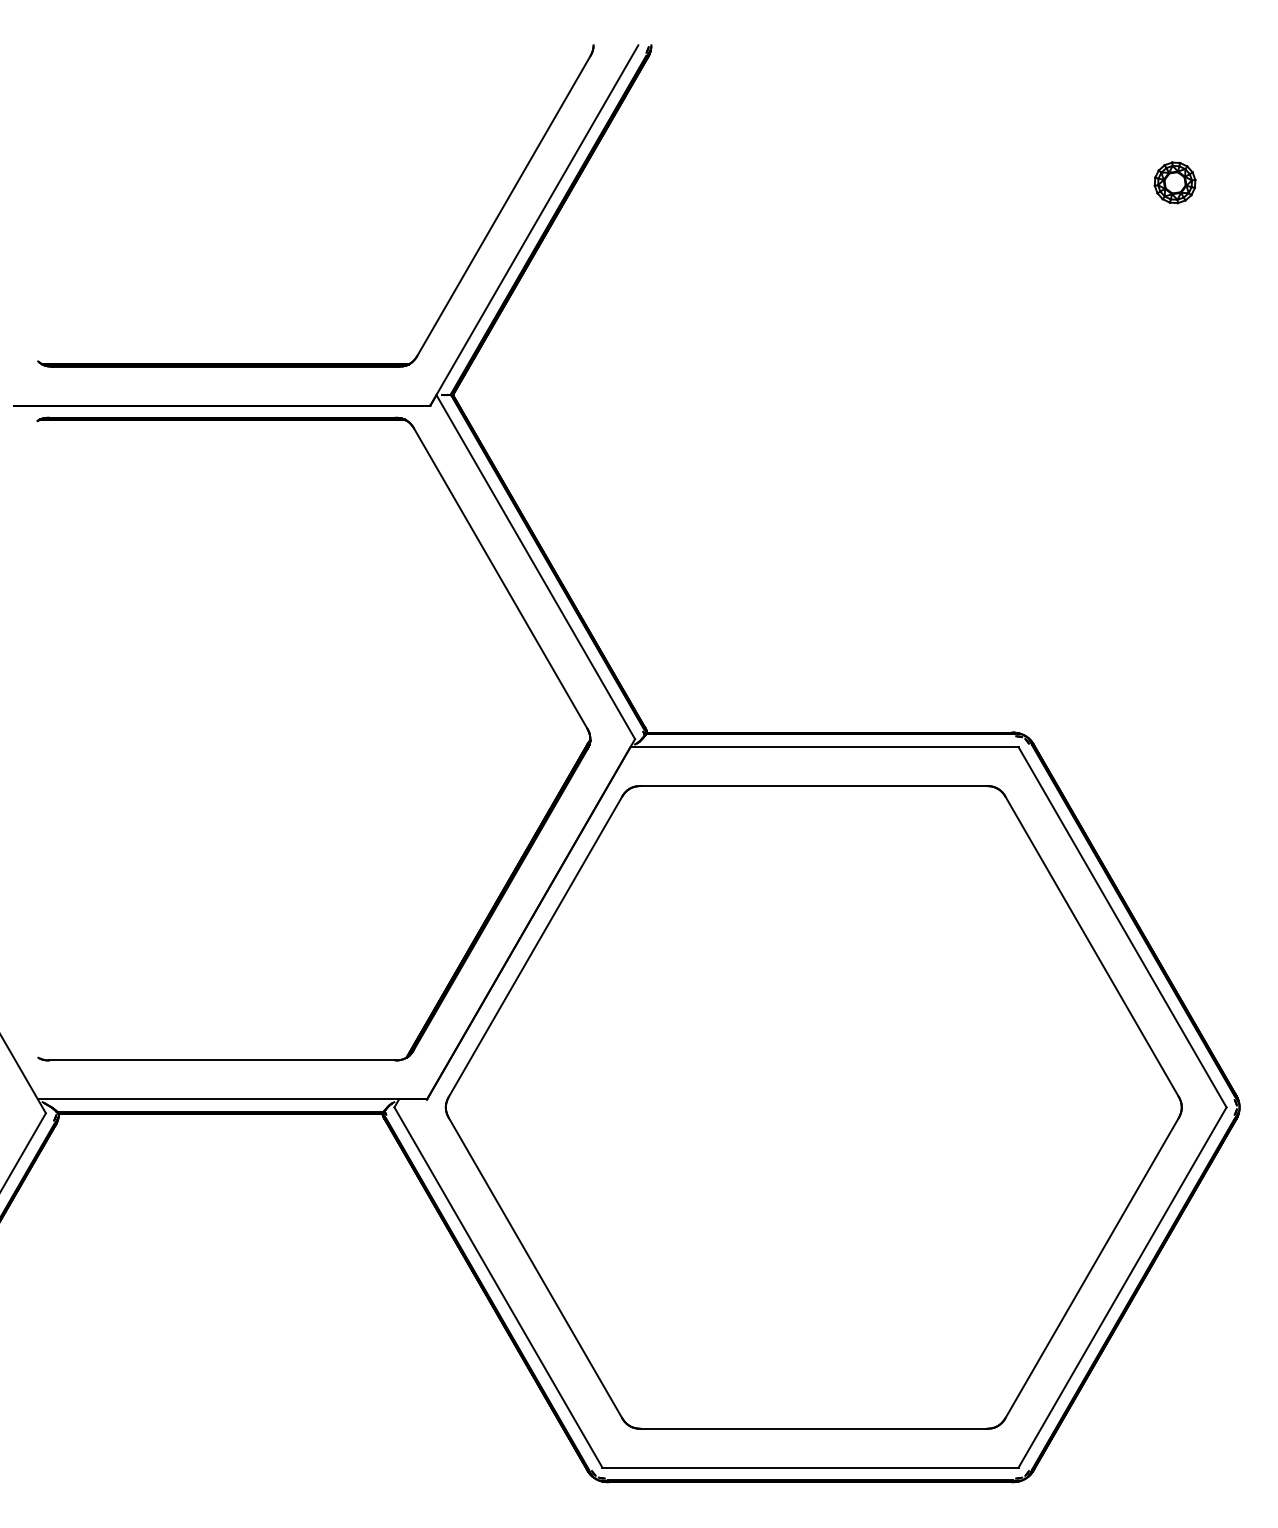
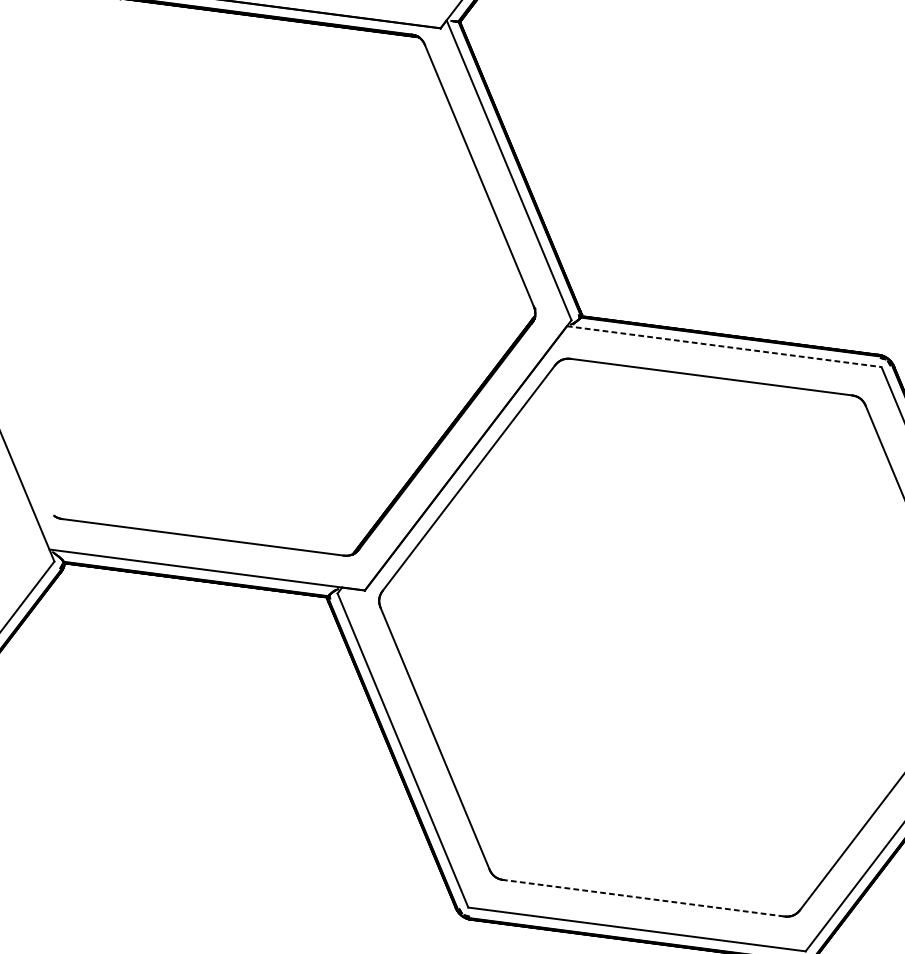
line: (825, 747) -> (725, 347), solid -> dashed
line: (813, 1428) -> (643, 897), solid -> dashed

